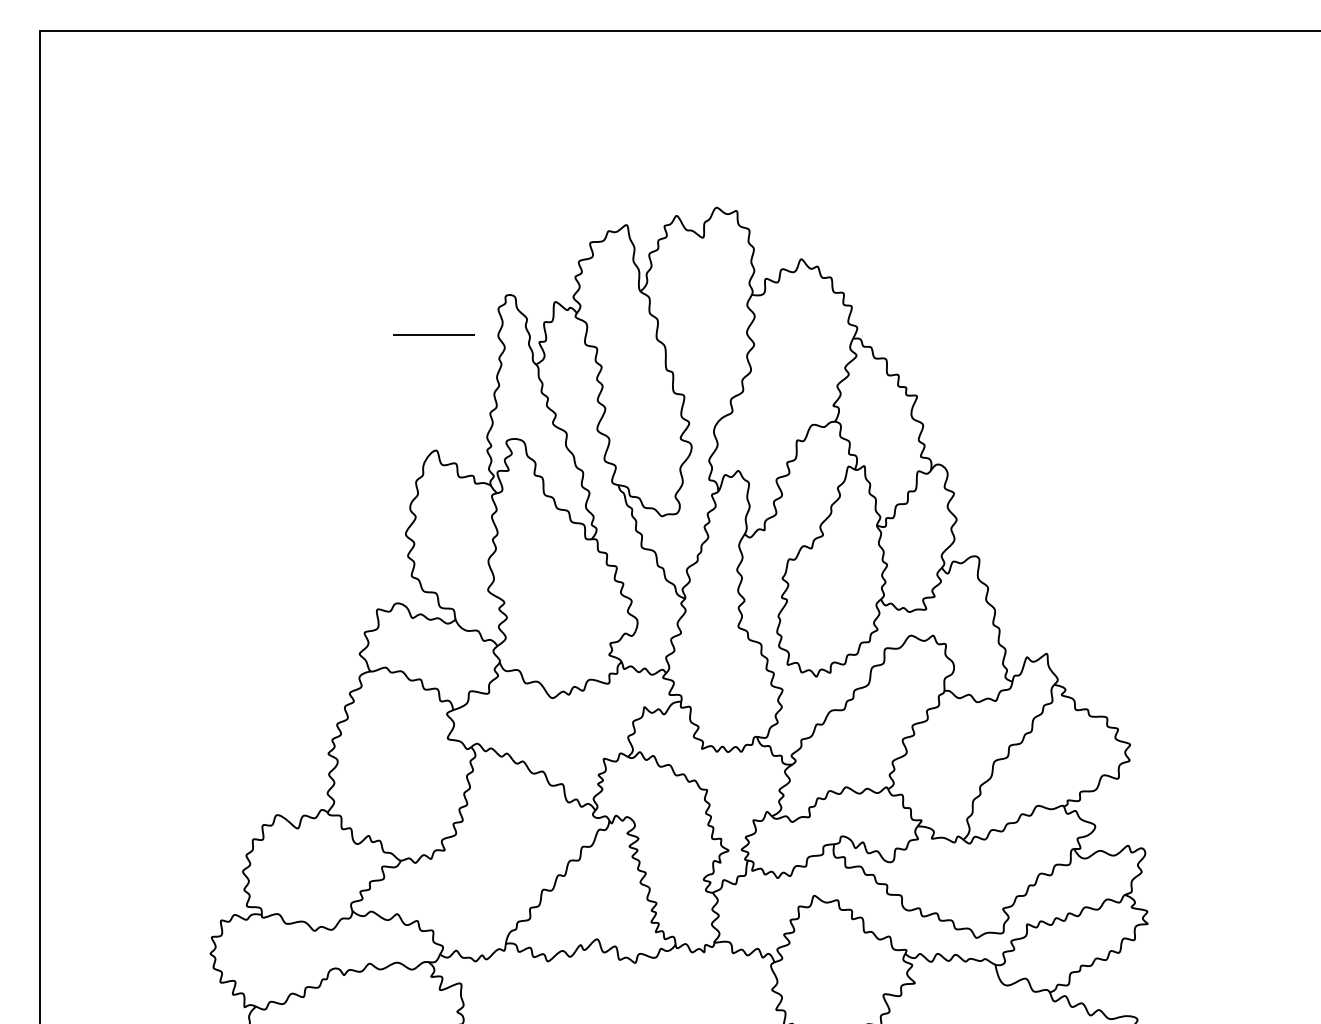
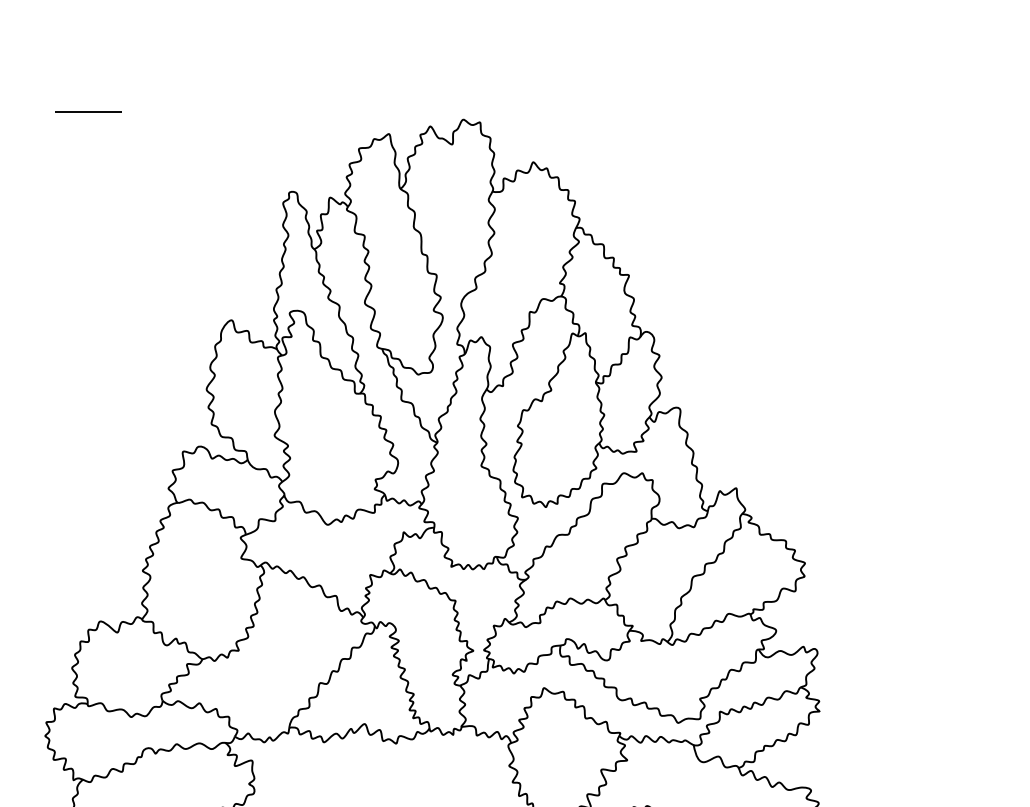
line: (433, 334) -> (88, 111), moved

